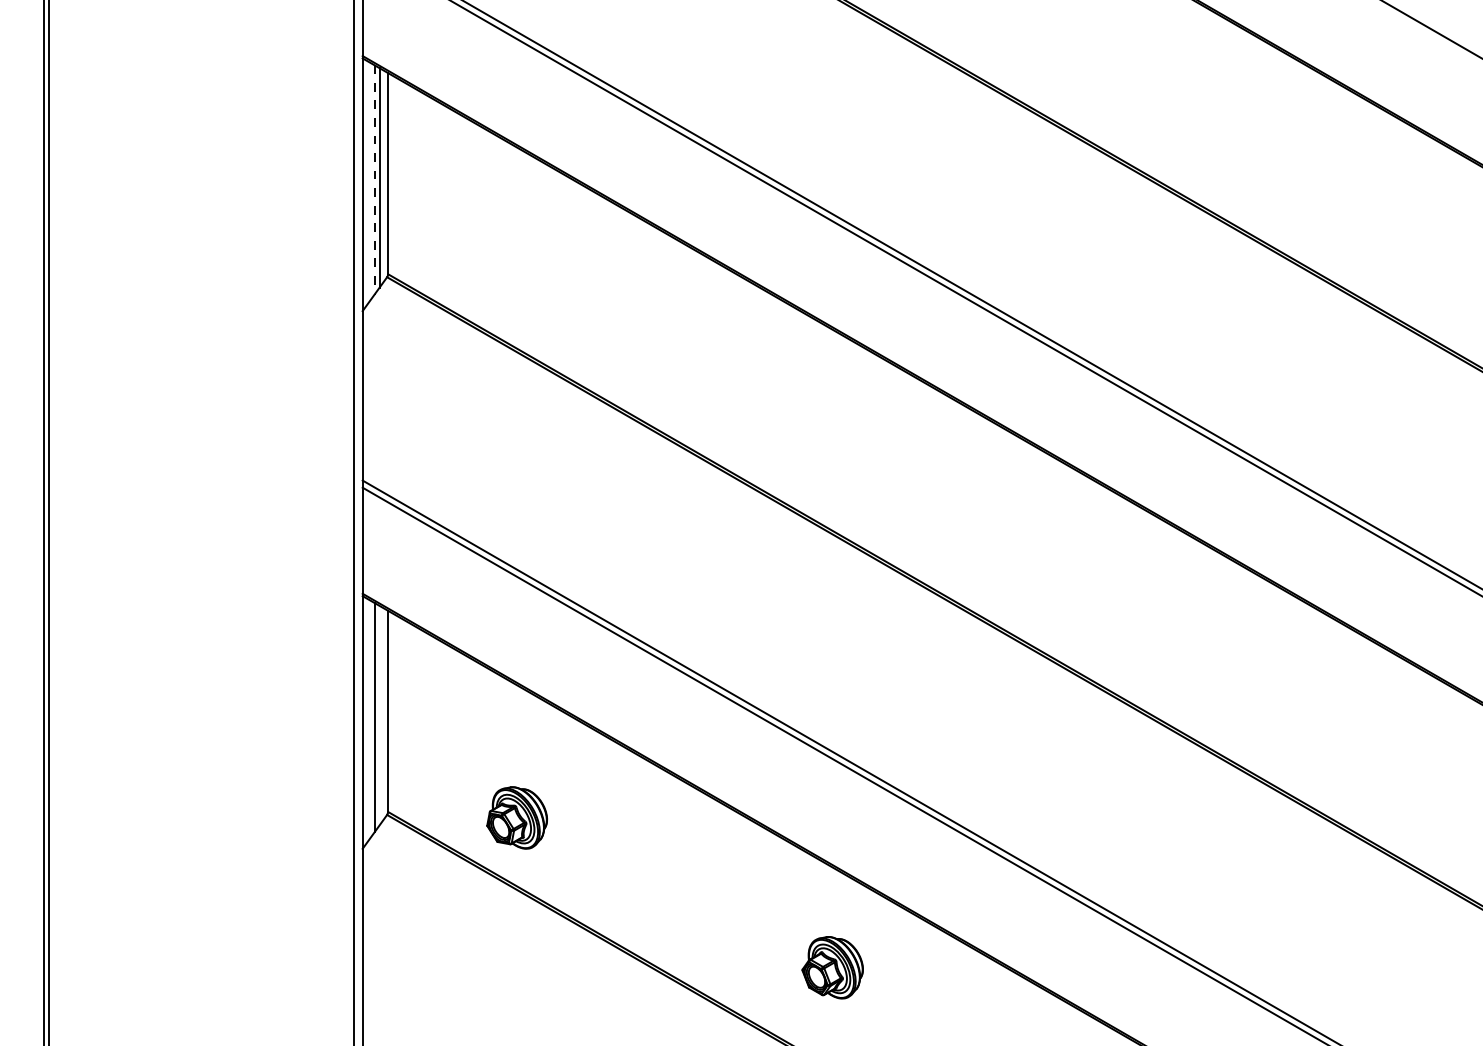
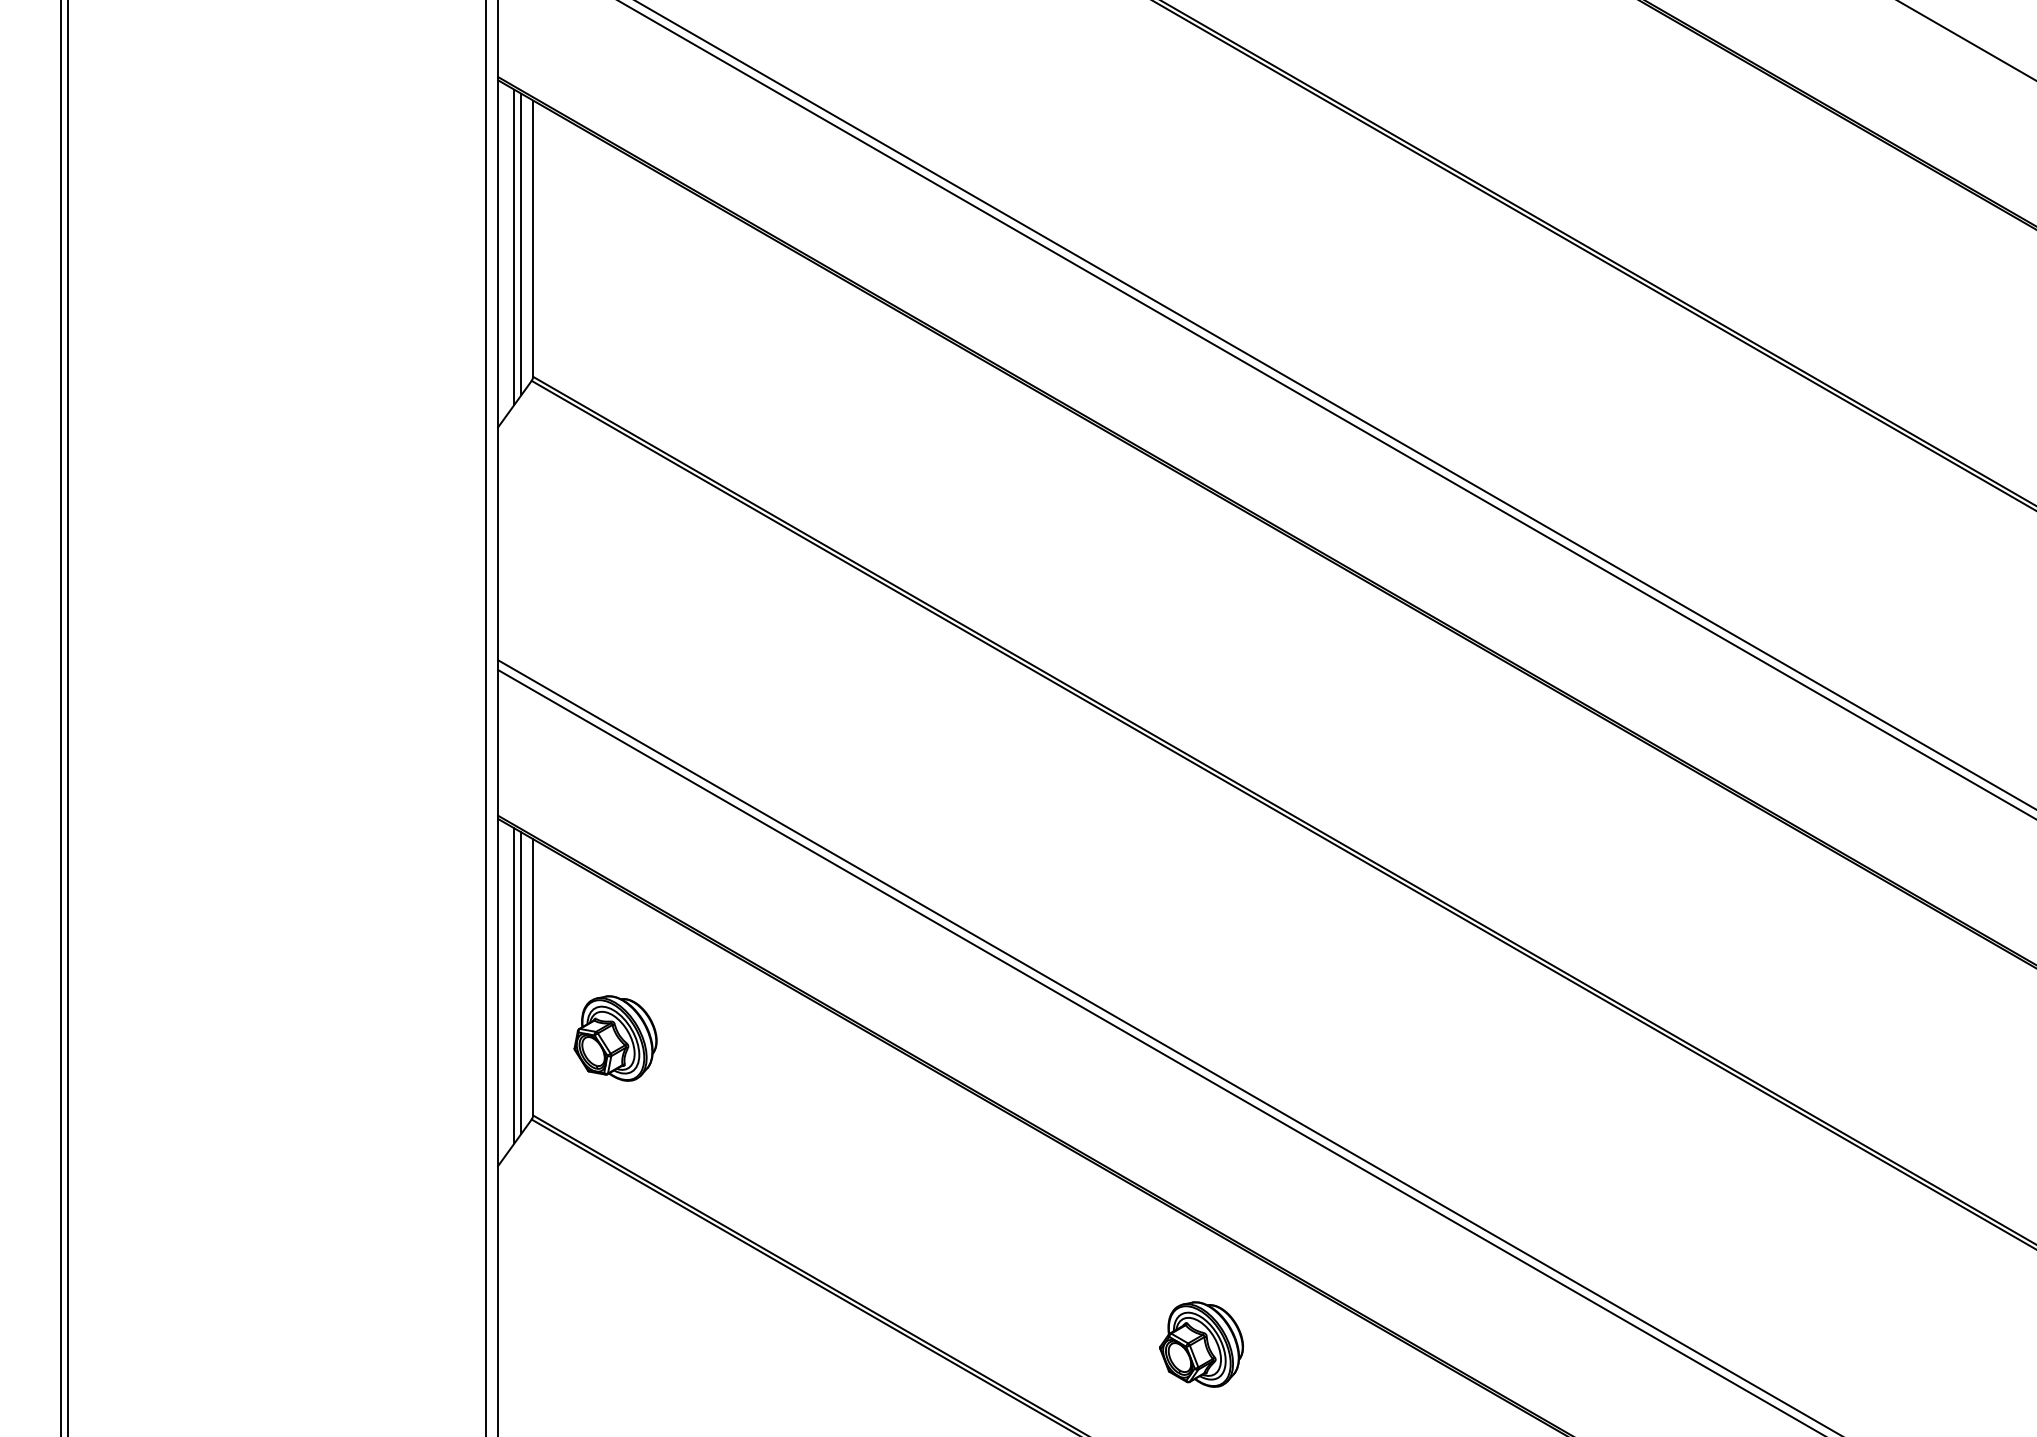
line: (374, 179) -> (514, 246), dashed -> solid
line: (379, 715) -> (521, 982), added
part: (516, 817) -> (614, 1037), moved
part: (832, 967) -> (1201, 1344), moved

